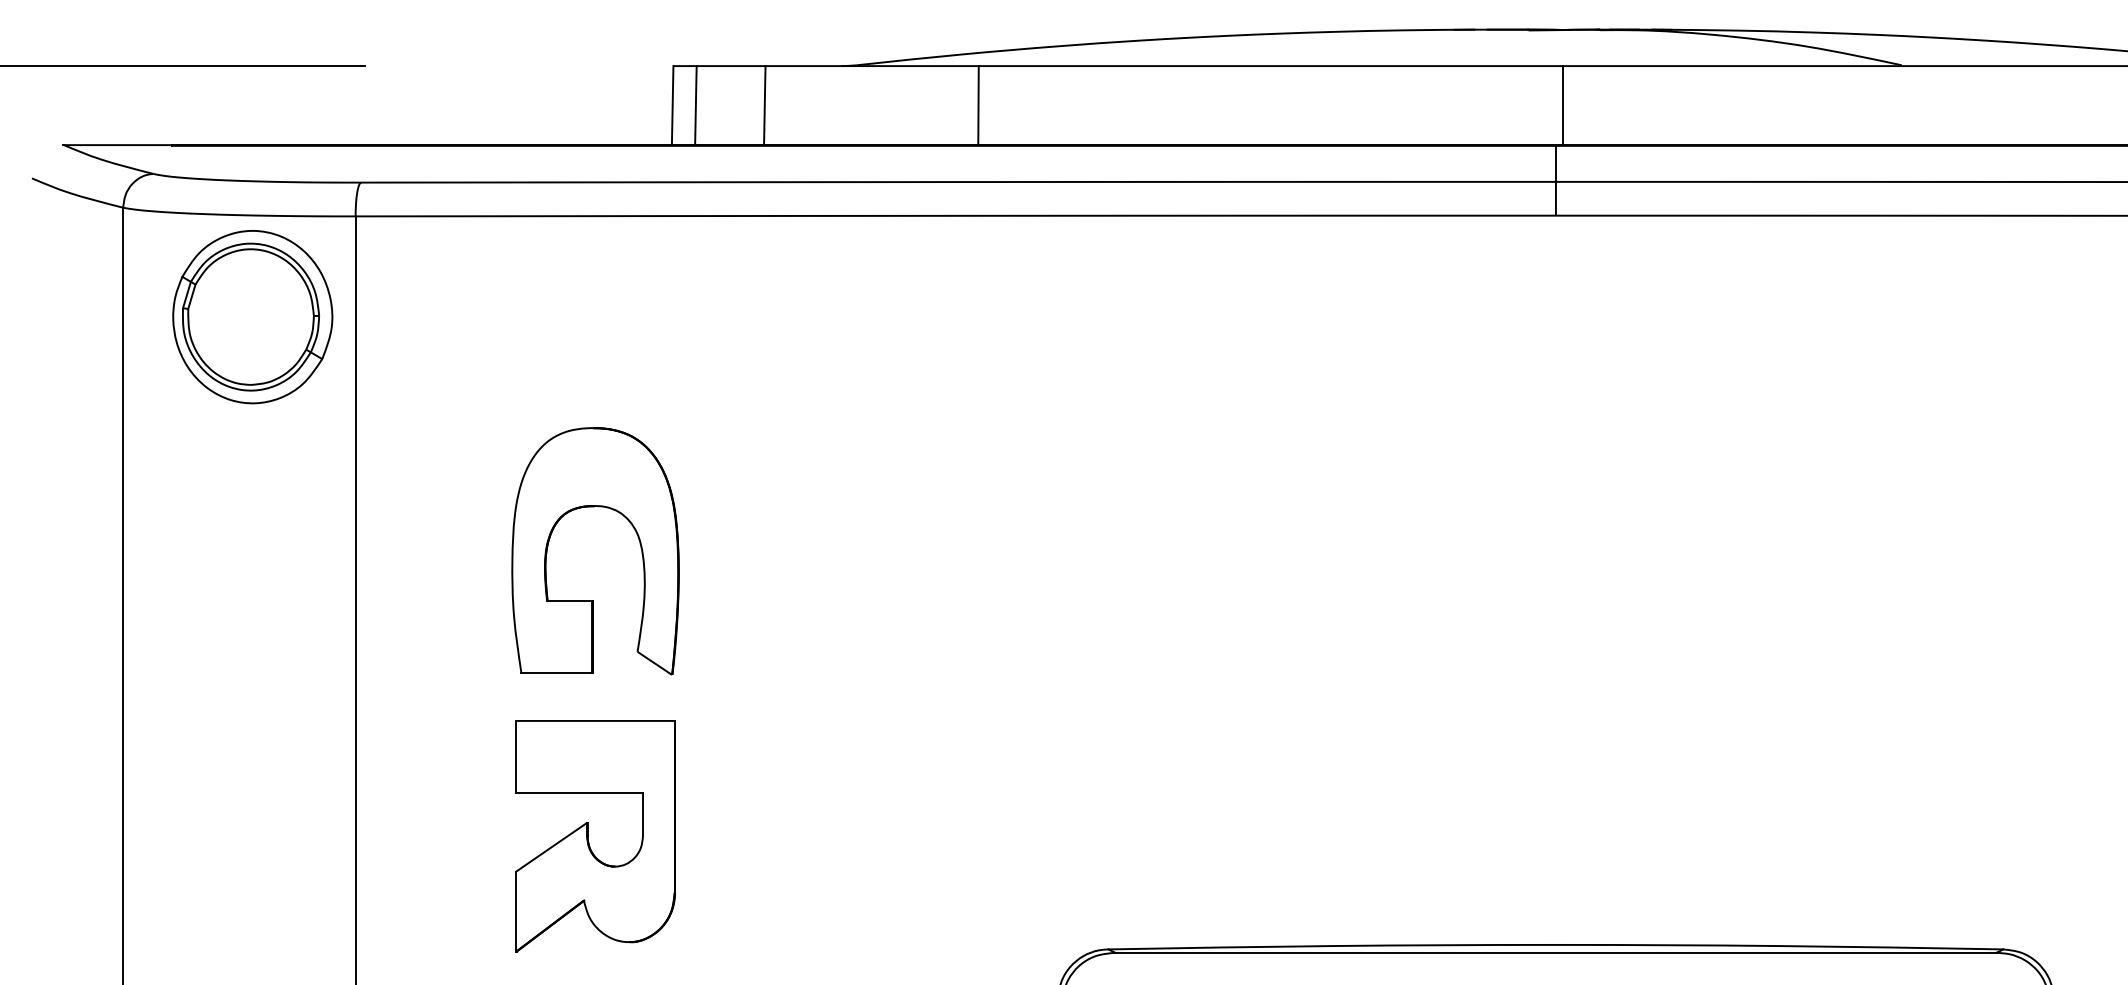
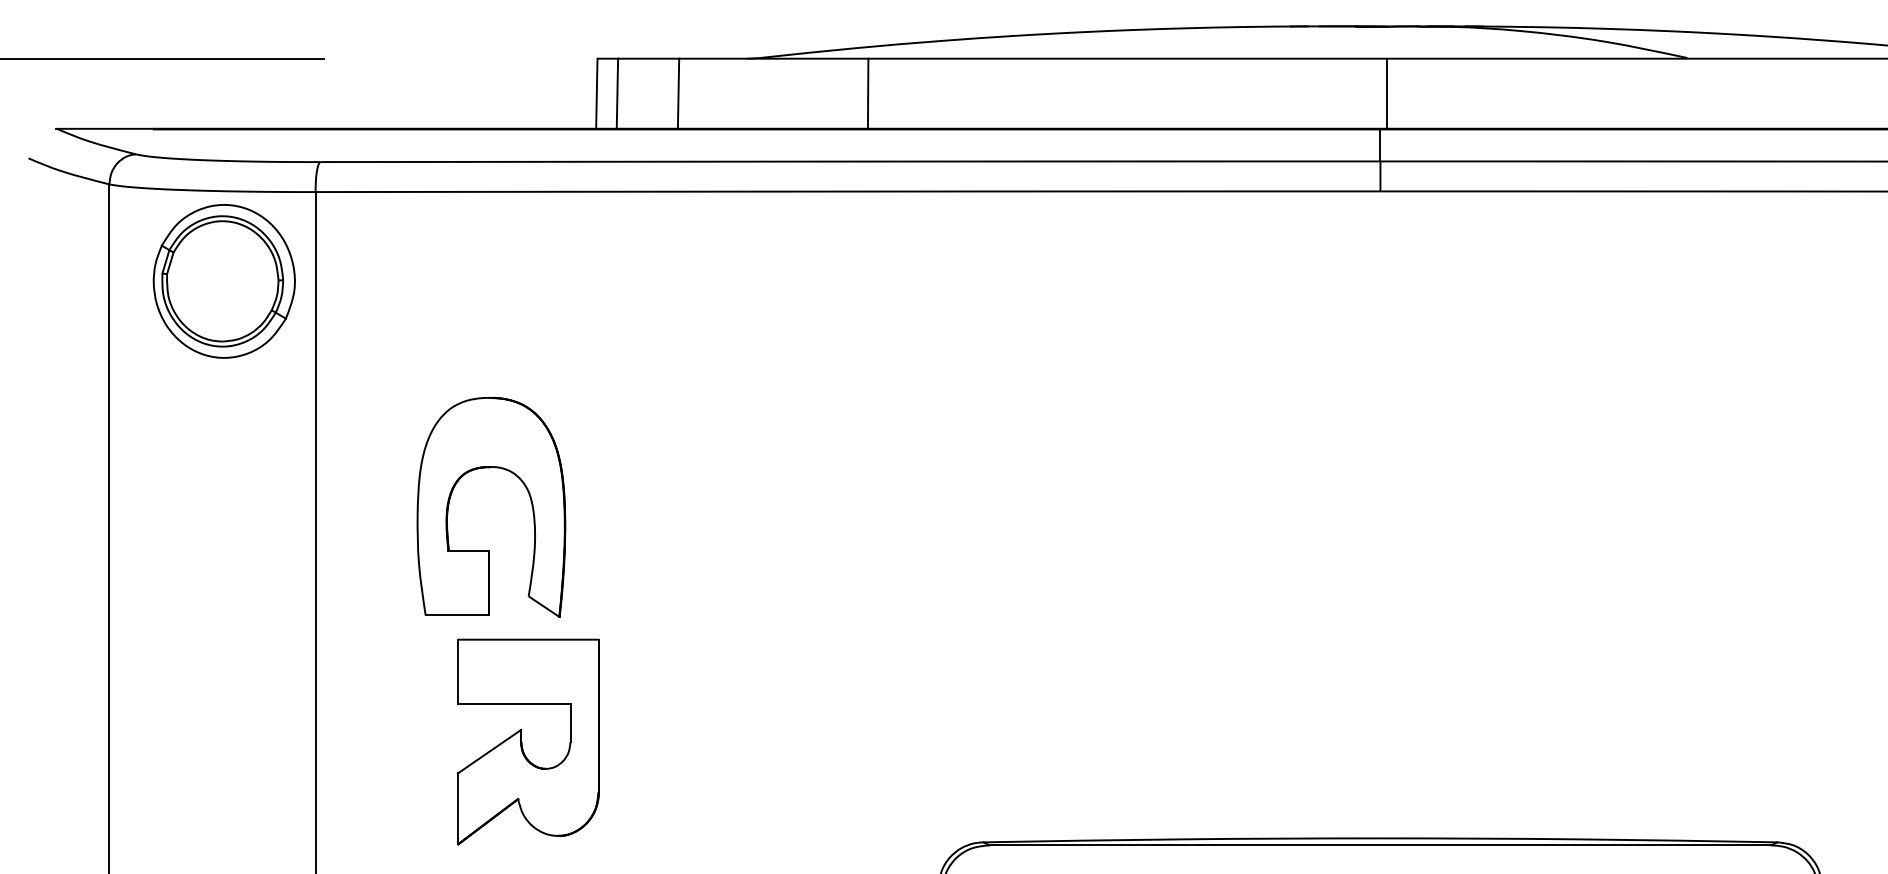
part: (594, 507) -> (490, 468), moved

